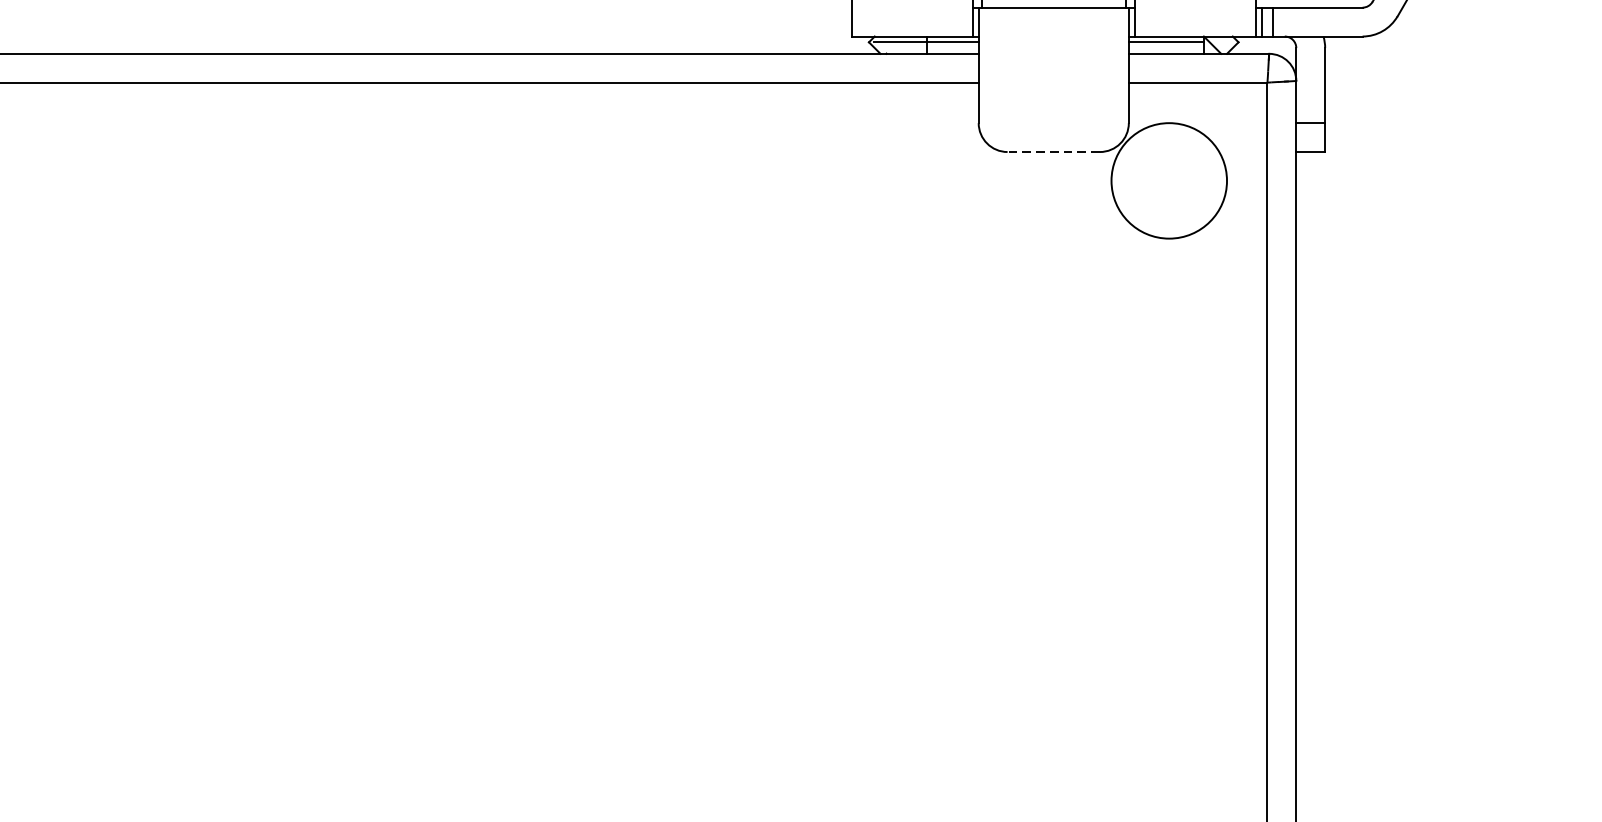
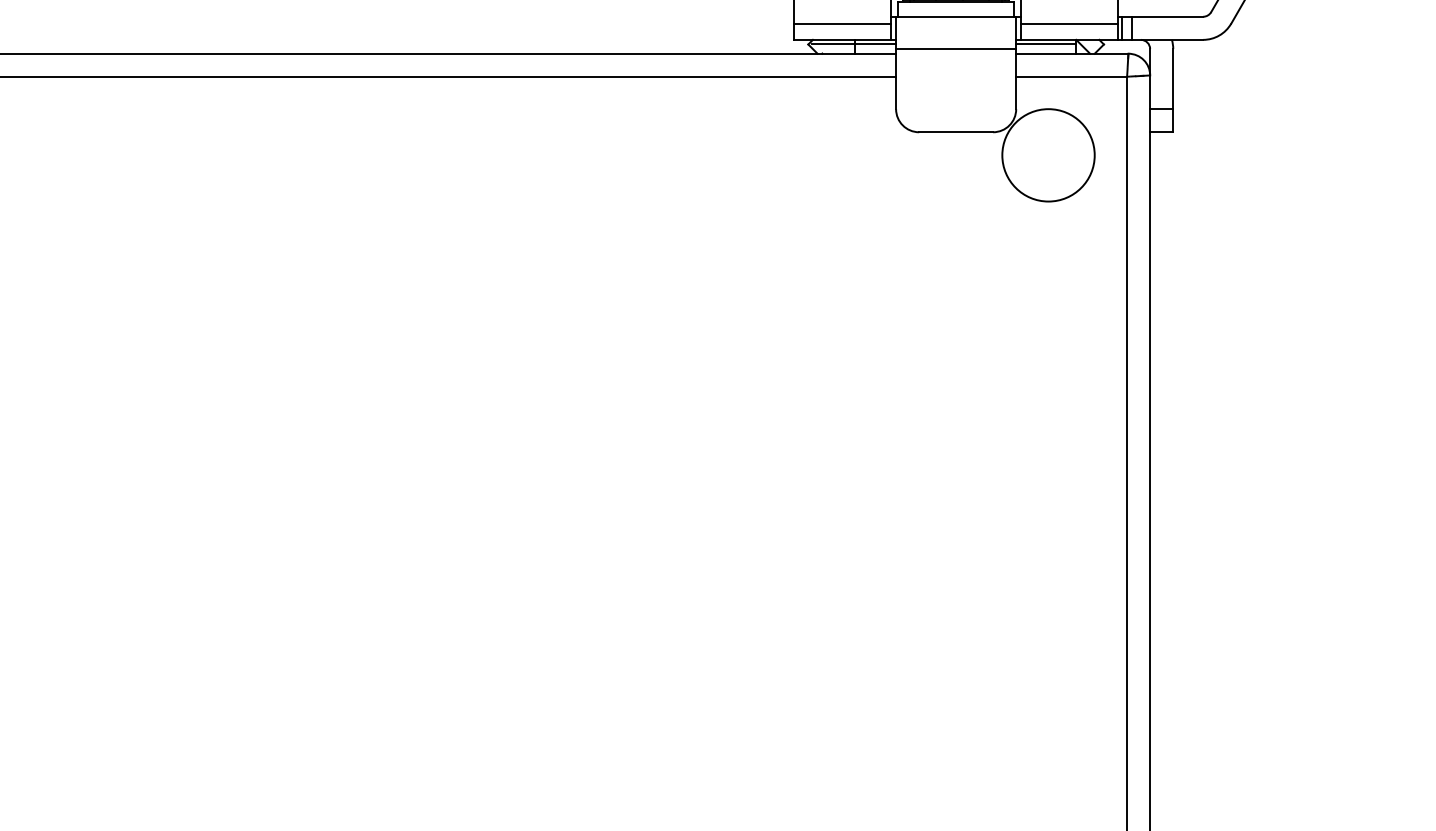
line: (911, 16) -> (842, 23), added
line: (1194, 16) -> (1068, 23), added
line: (1054, 48) -> (956, 49), added
line: (1054, 152) -> (956, 132), dashed -> solid

